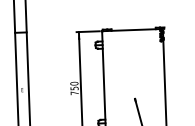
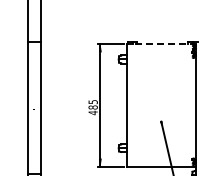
line: (132, 29) -> (161, 43), solid -> dashed
text: (73, 88) -> (92, 107), 750 -> 485

